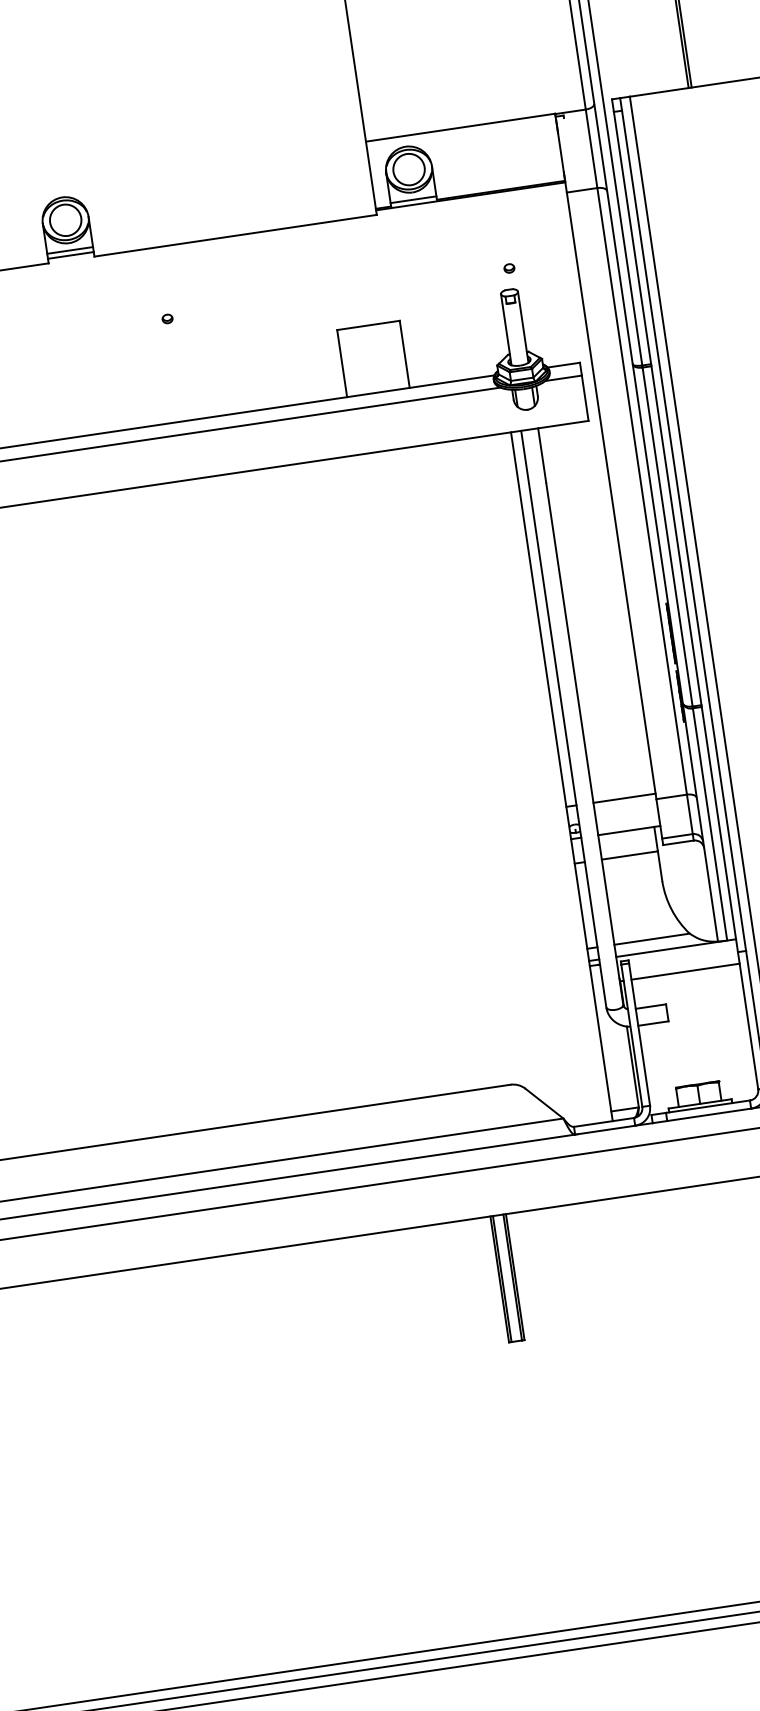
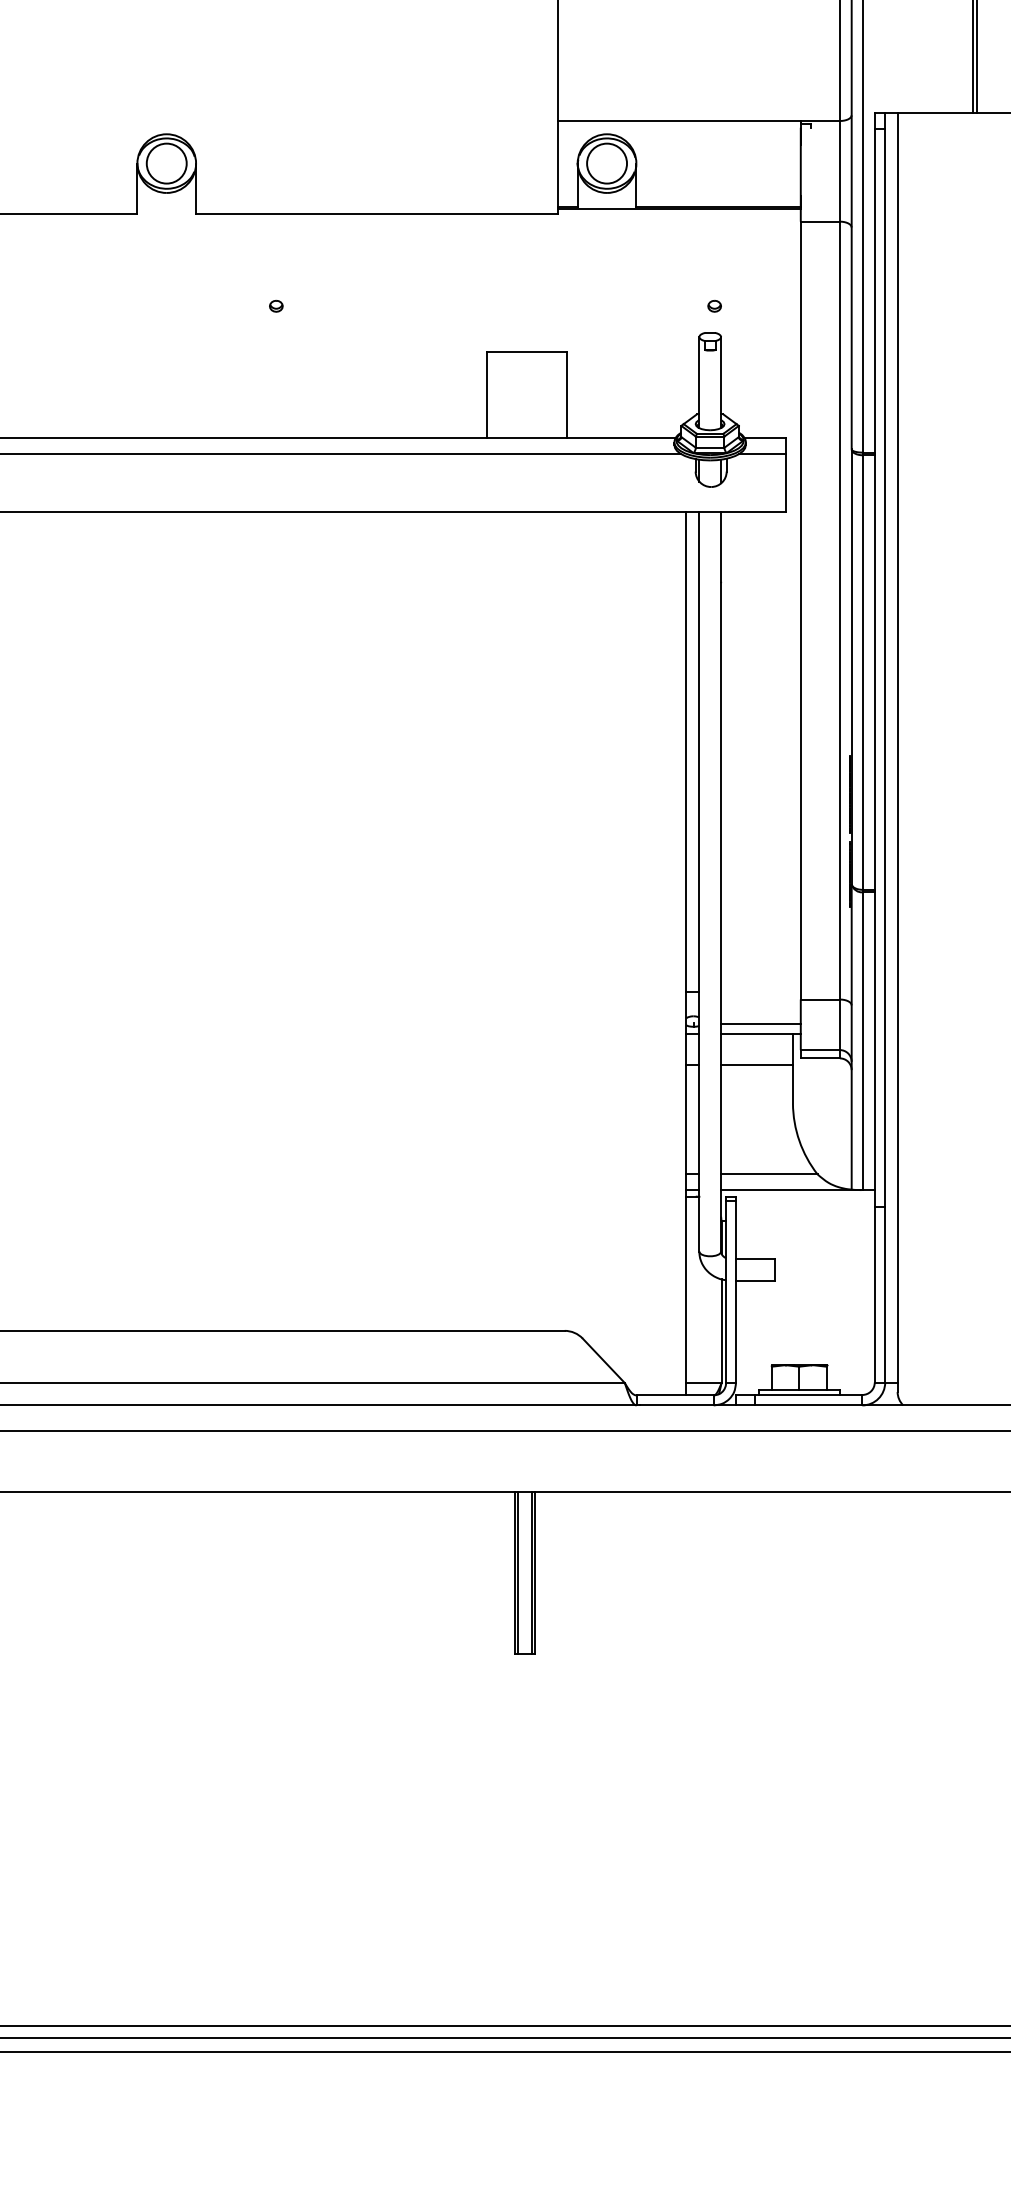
line: (413, 199) -> (606, 202), removed
line: (69, 250) -> (166, 202), removed
line: (70, 255) -> (166, 208), removed
line: (624, 798) -> (760, 1024), moved
line: (685, 971) -> (805, 1221), removed

